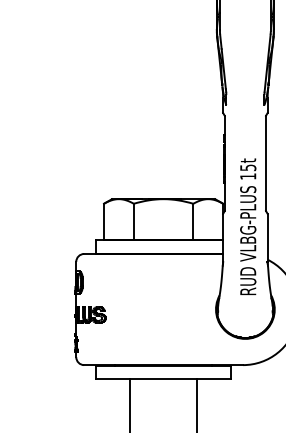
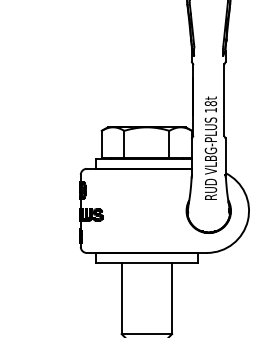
text: (247, 167) -> (210, 103), 15t -> 18t

